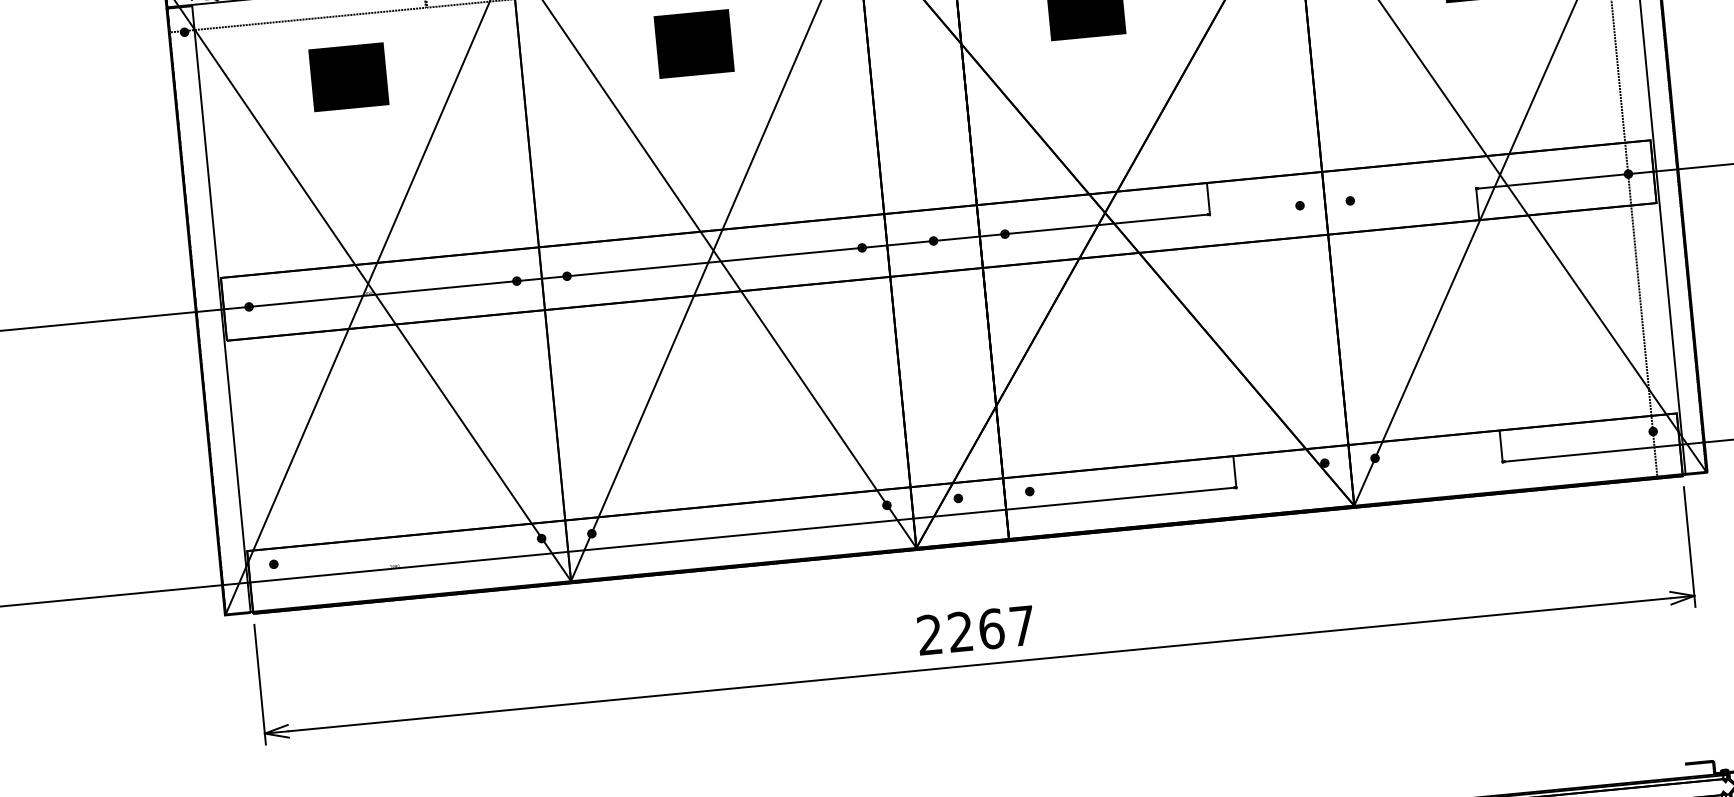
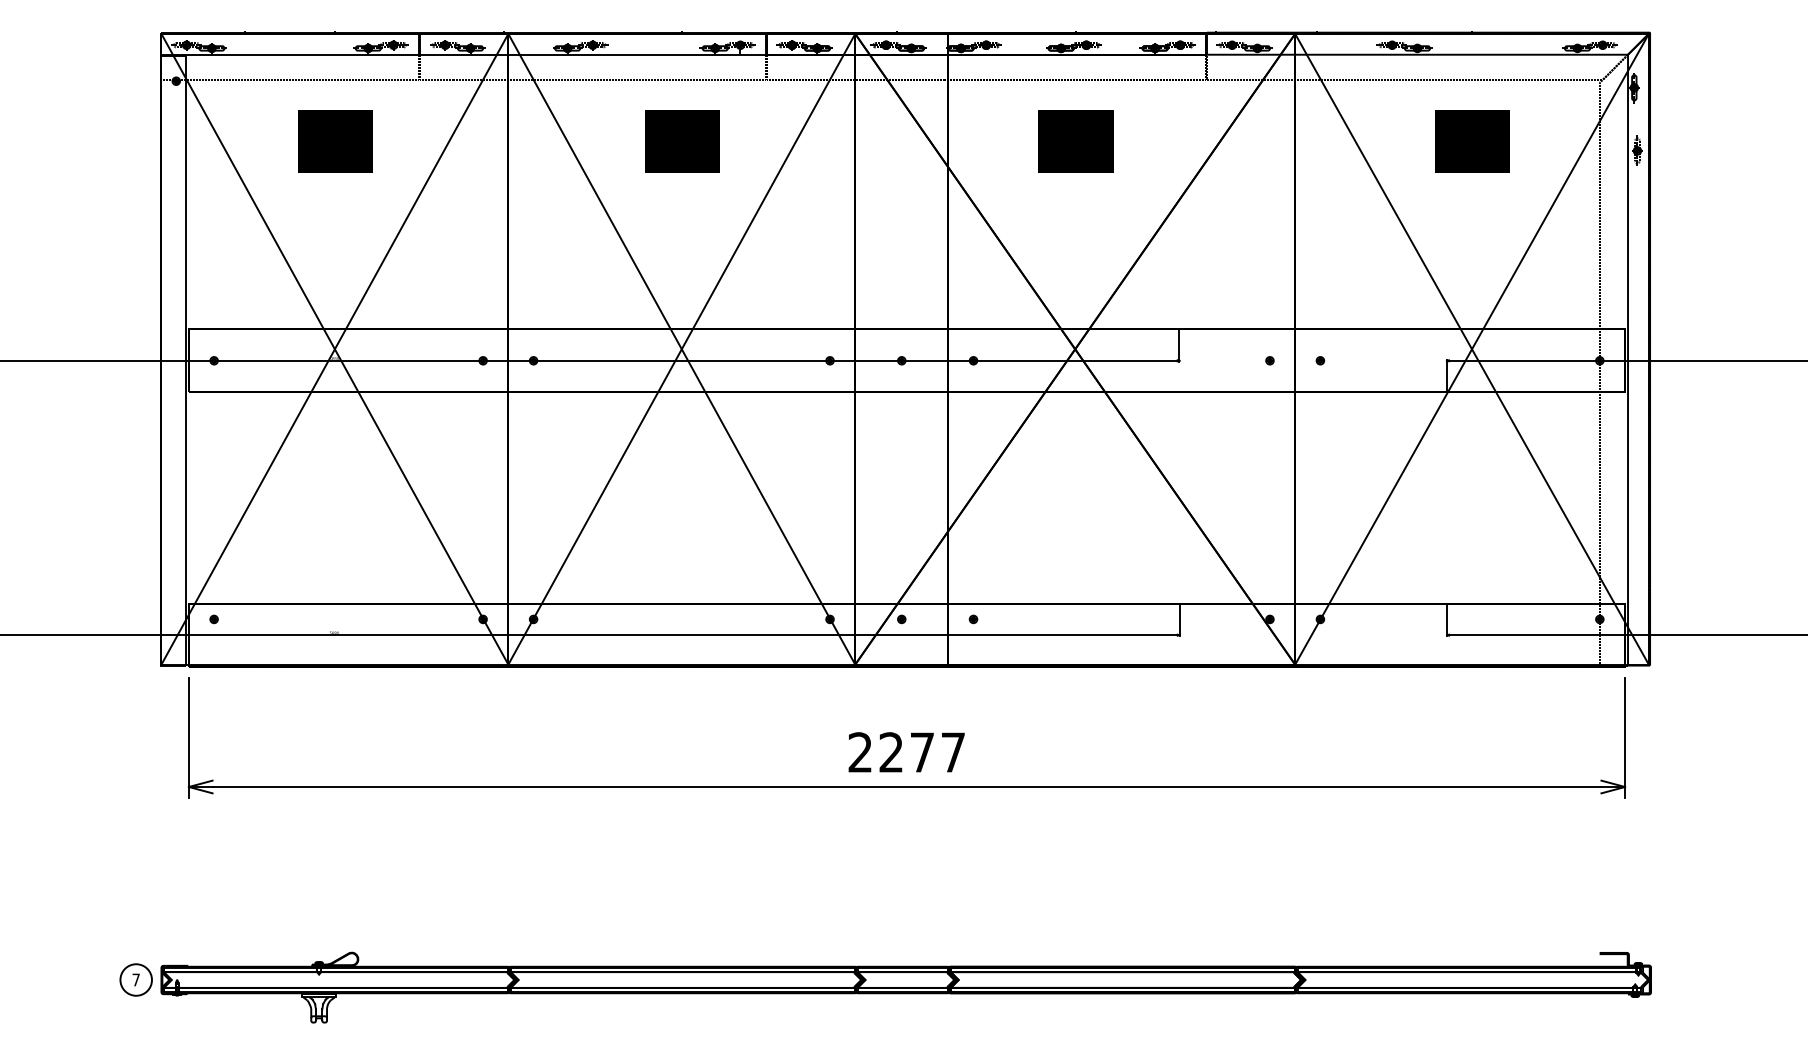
text: (991, 628) -> (922, 752), 2267 -> 2277

